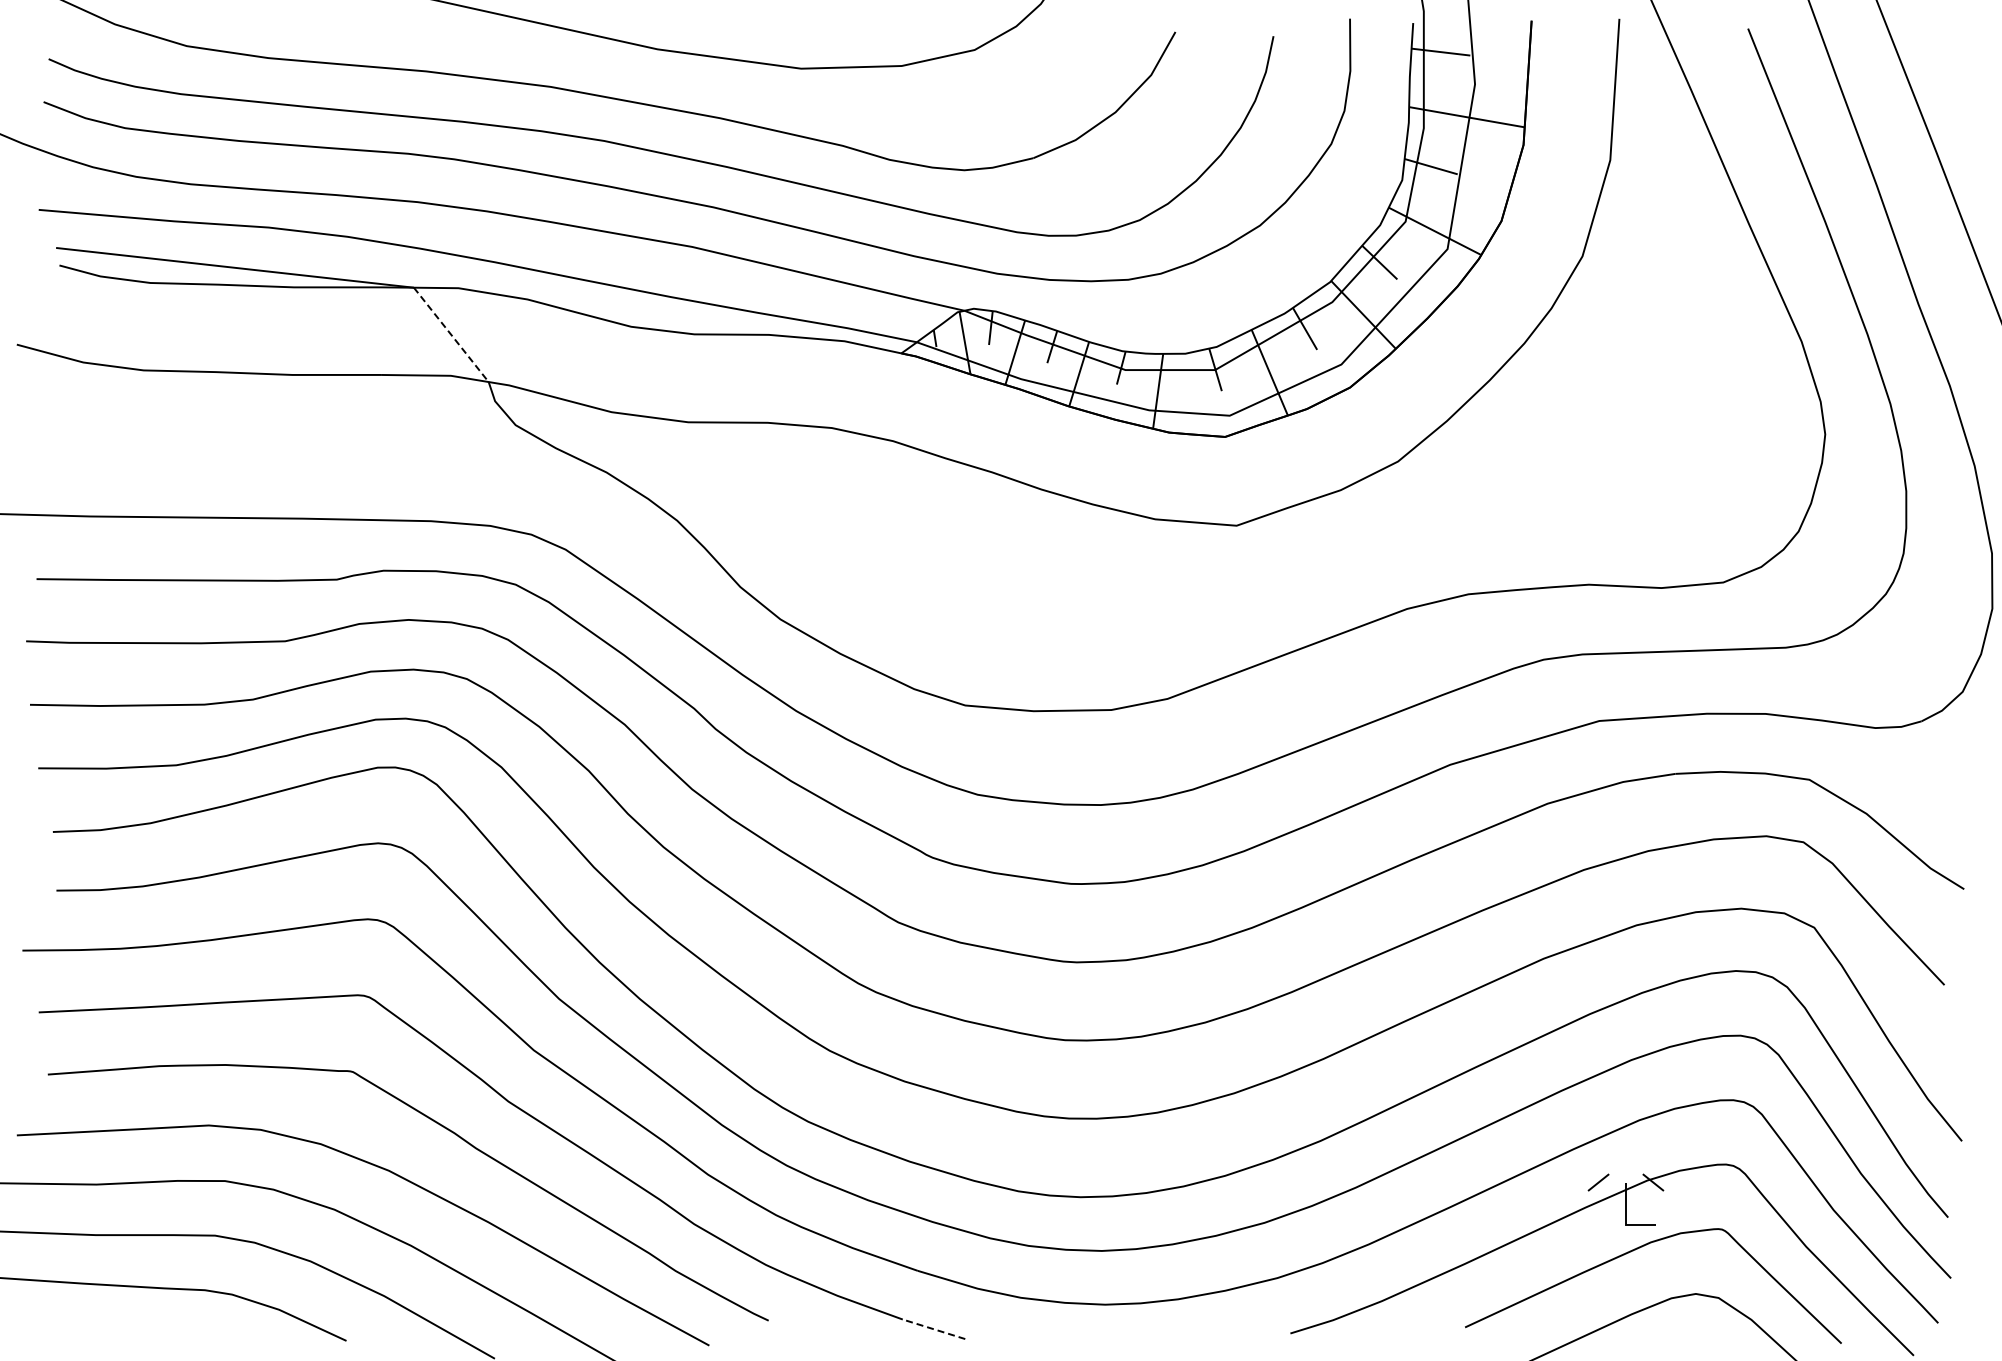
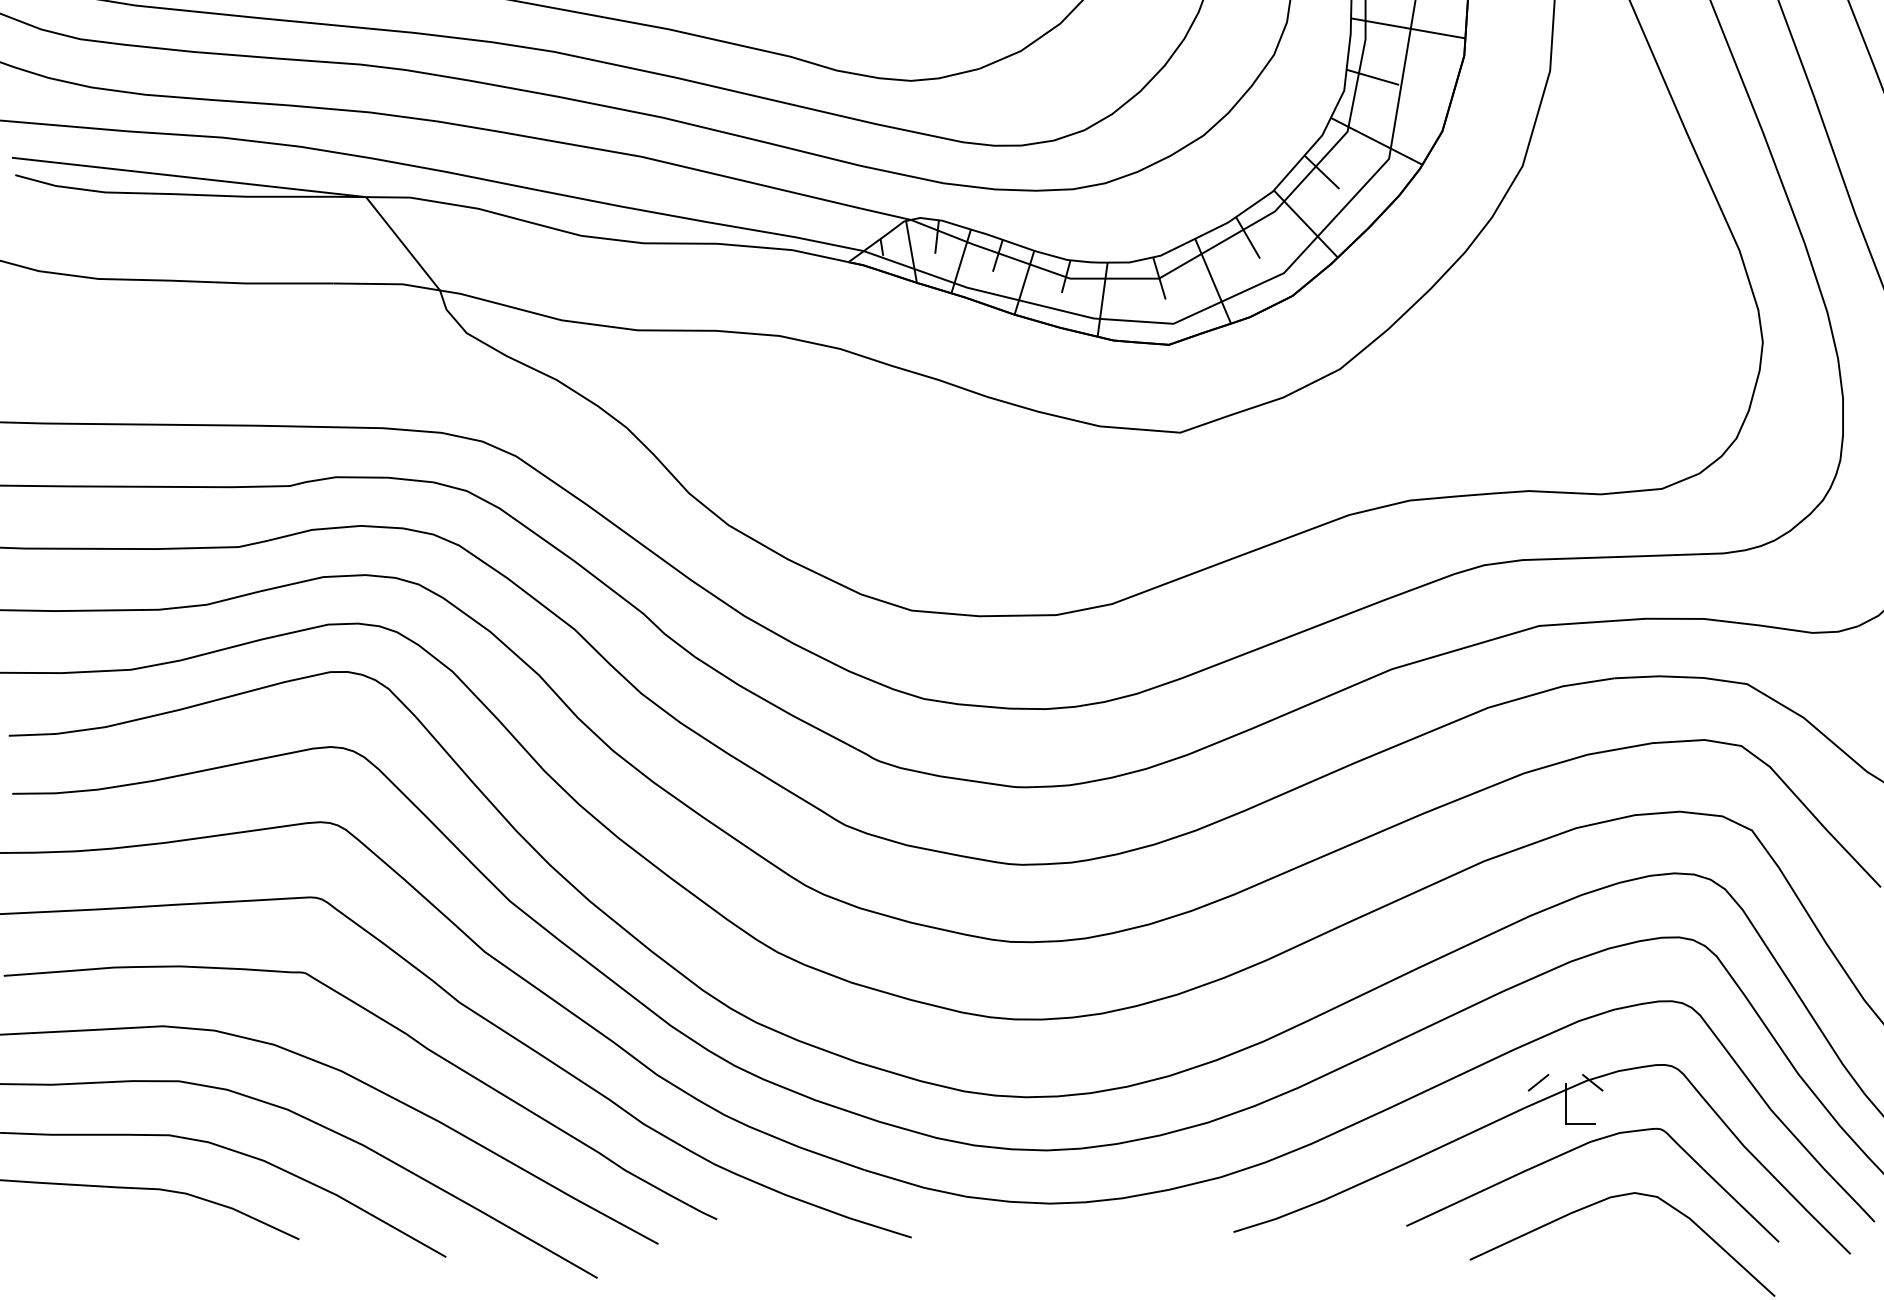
line: (451, 335) -> (403, 244), dashed -> solid
line: (934, 1329) -> (881, 1228), dashed -> solid

